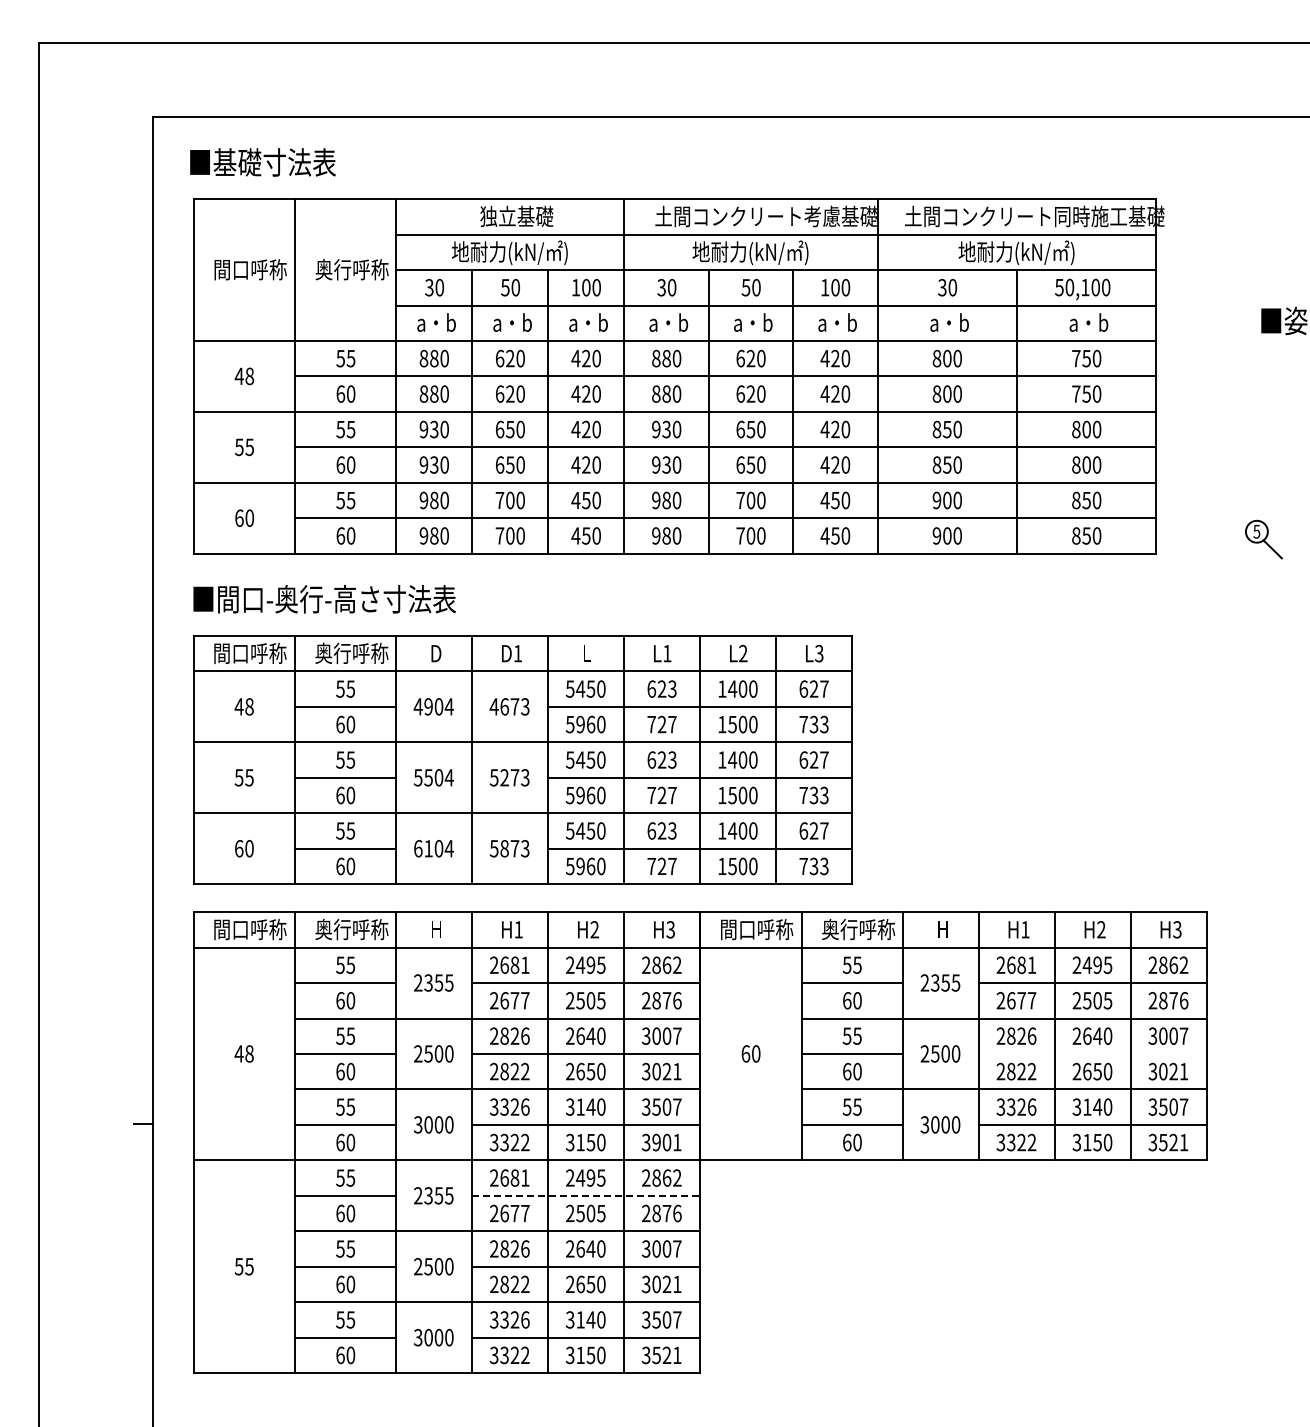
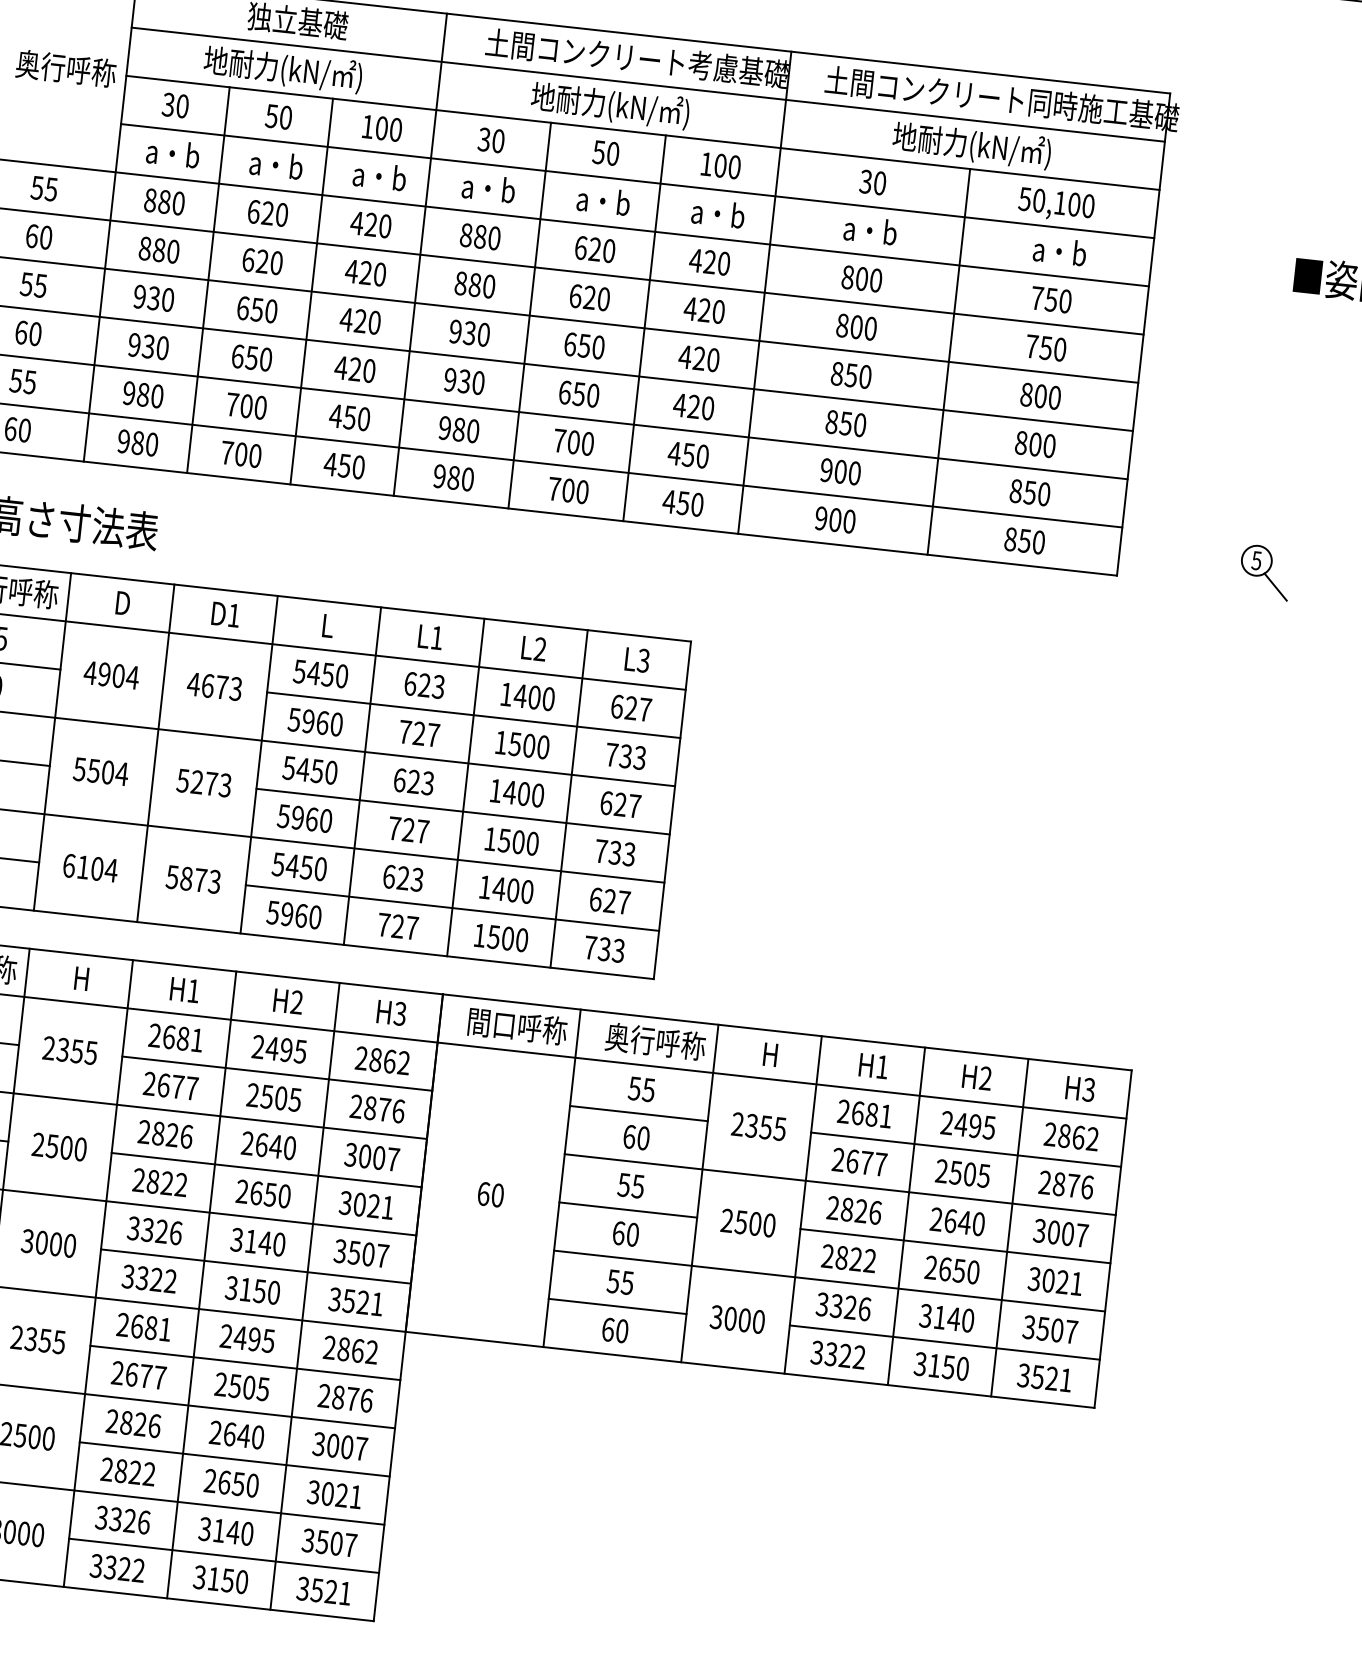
line: (1092, 1054) -> (954, 1246), added
text: (661, 1142) -> (355, 1301), 3901 -> 3521
line: (586, 1195) -> (245, 1362), dashed -> solid

